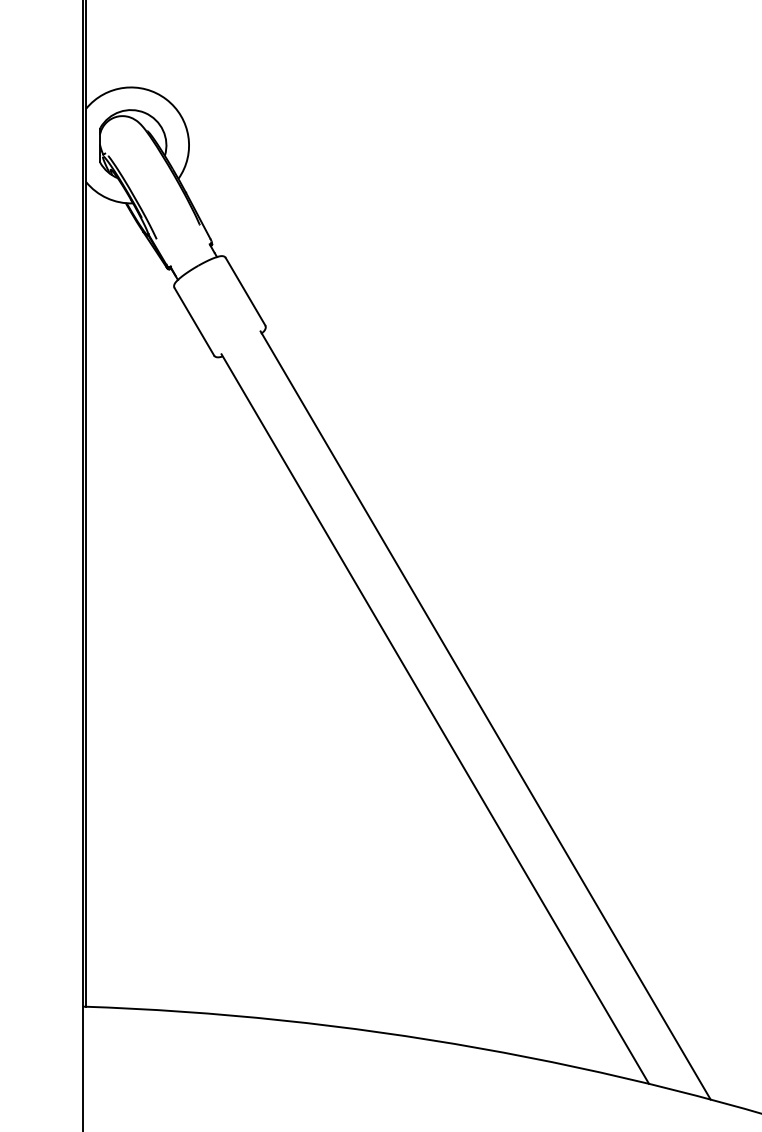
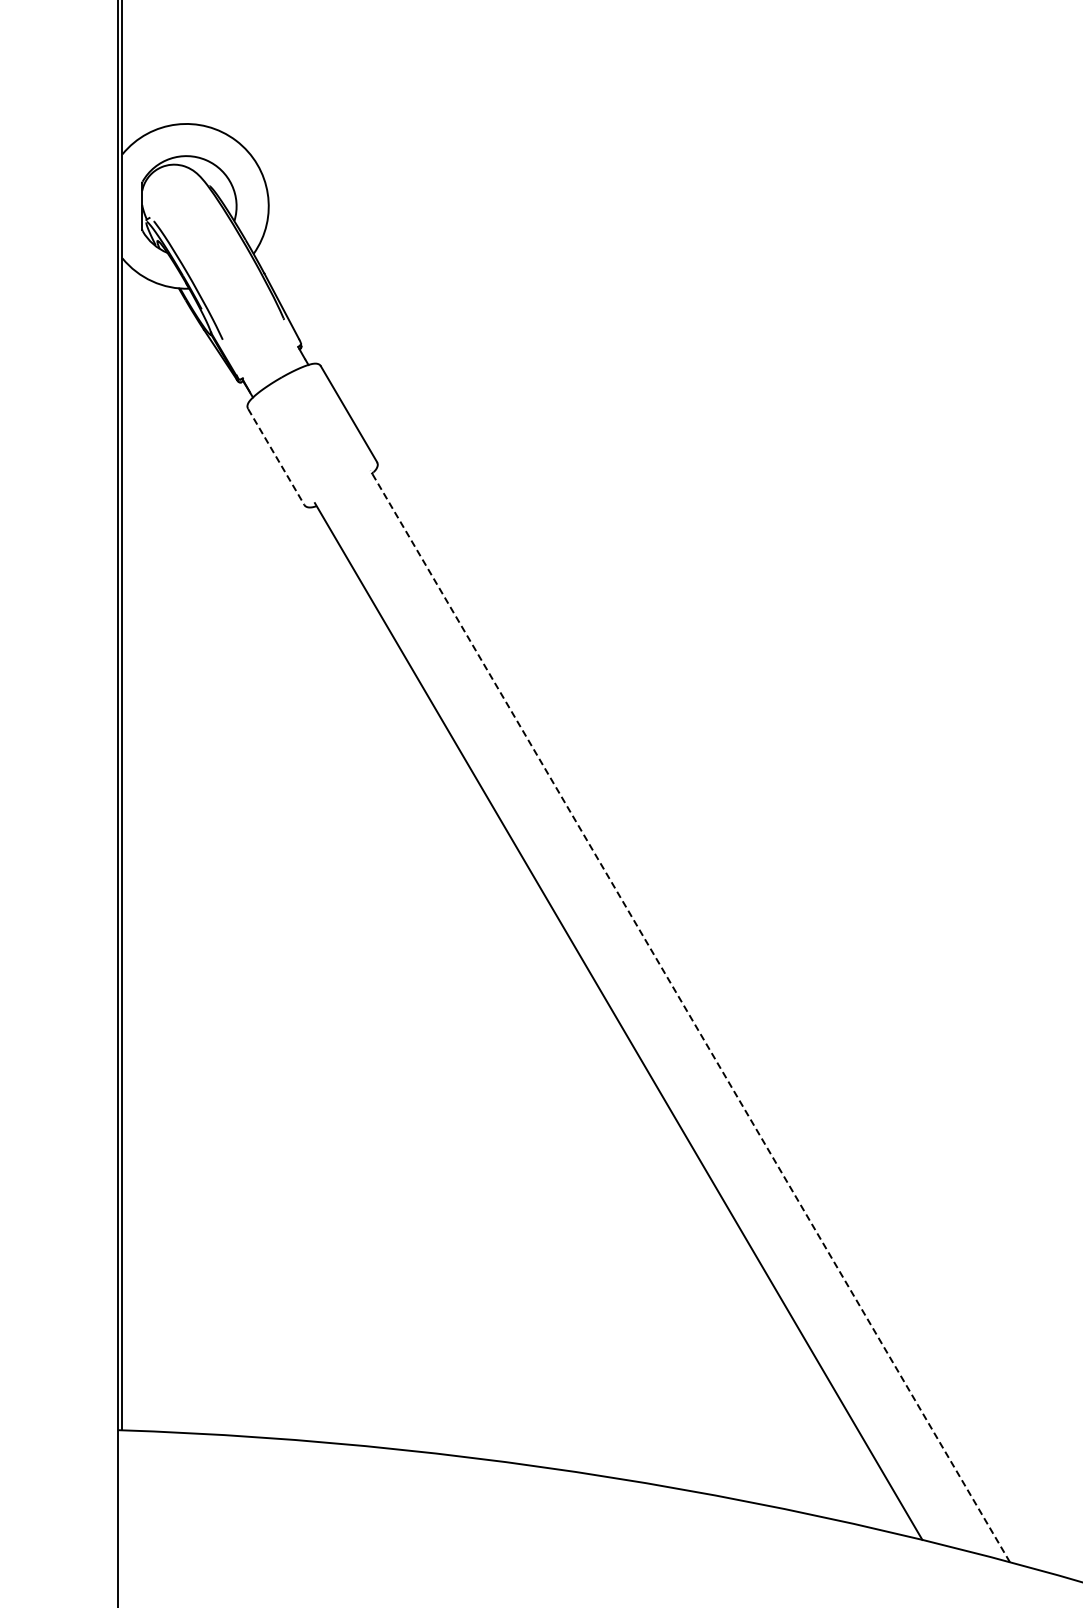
line: (194, 322) -> (276, 457), solid -> dashed
line: (485, 715) -> (690, 1016), solid -> dashed

